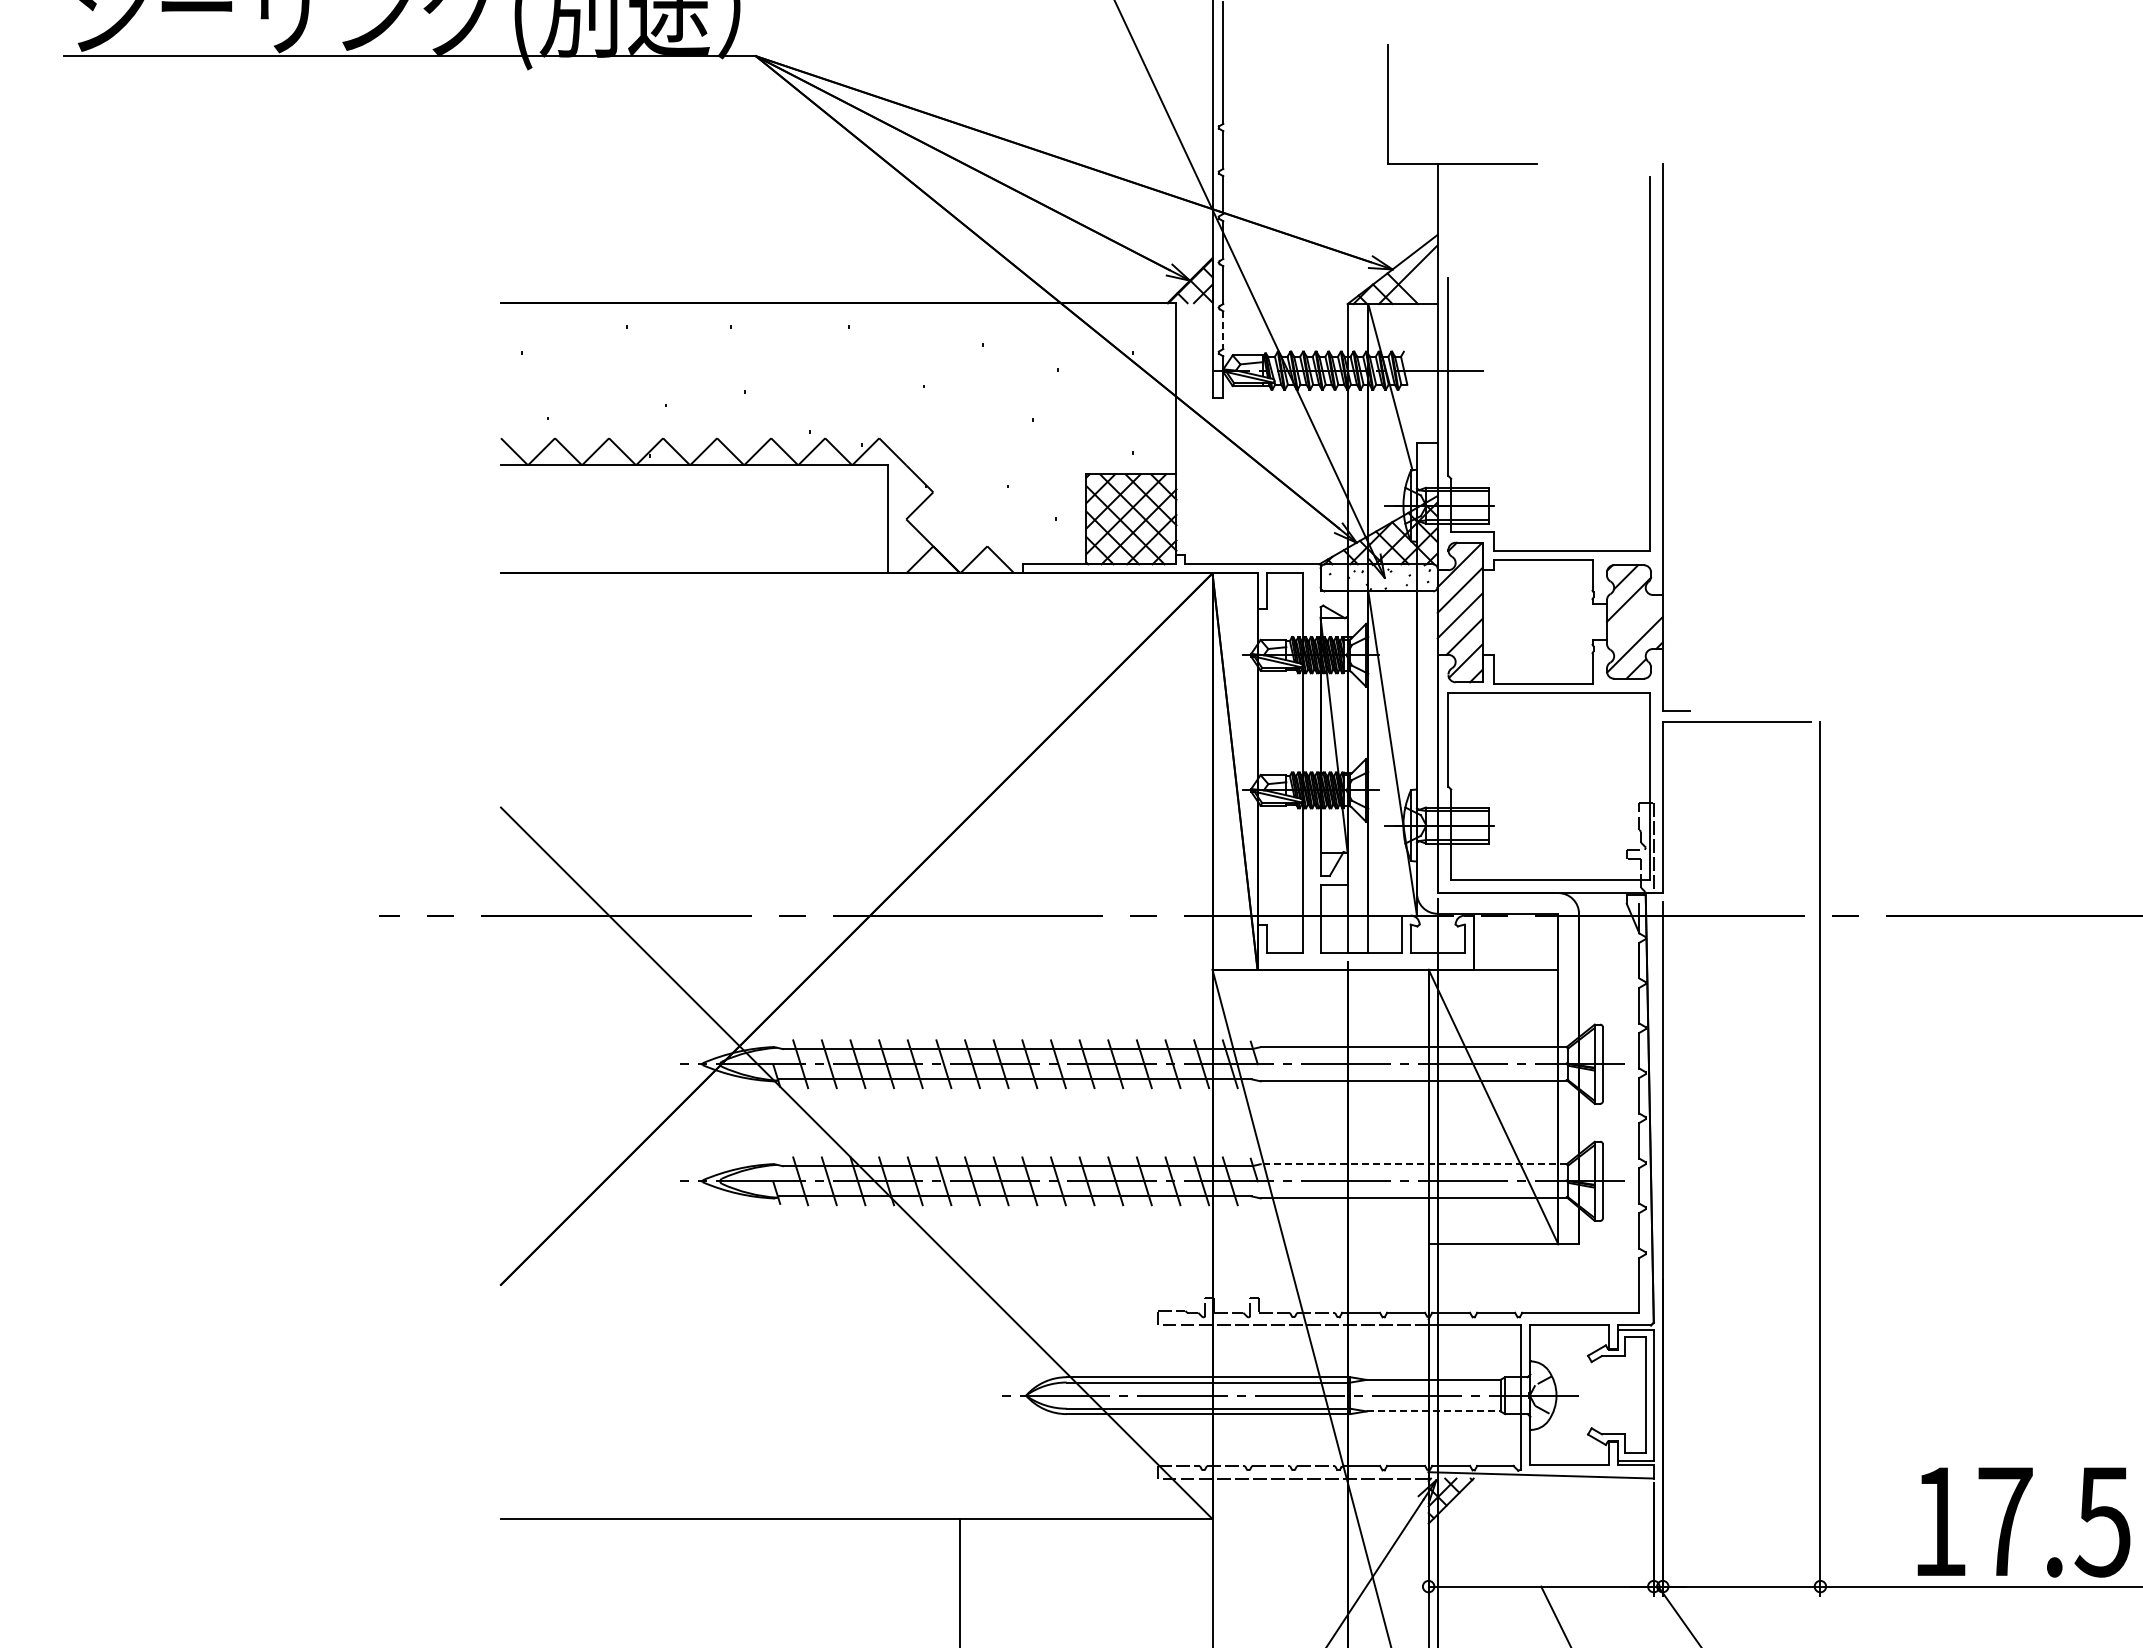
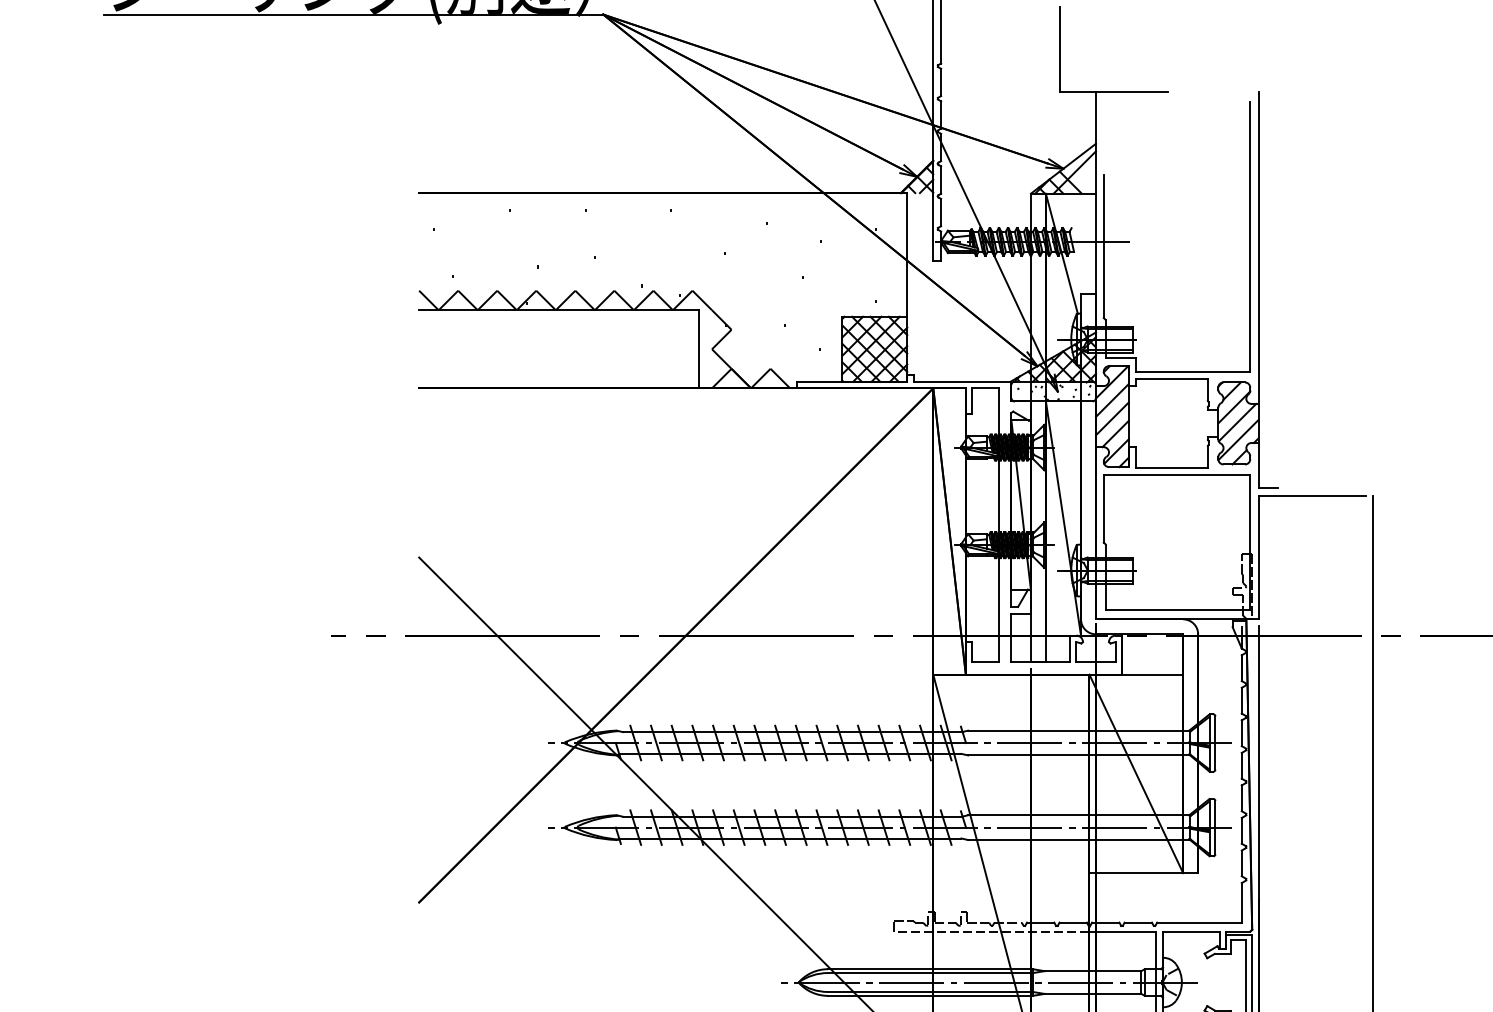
line: (1223, 330) -> (941, 212), dashed -> solid
line: (1633, 620) -> (1237, 422), added
line: (1413, 1164) -> (1078, 815), dashed -> solid
line: (1434, 1411) -> (1093, 993), dashed -> solid

